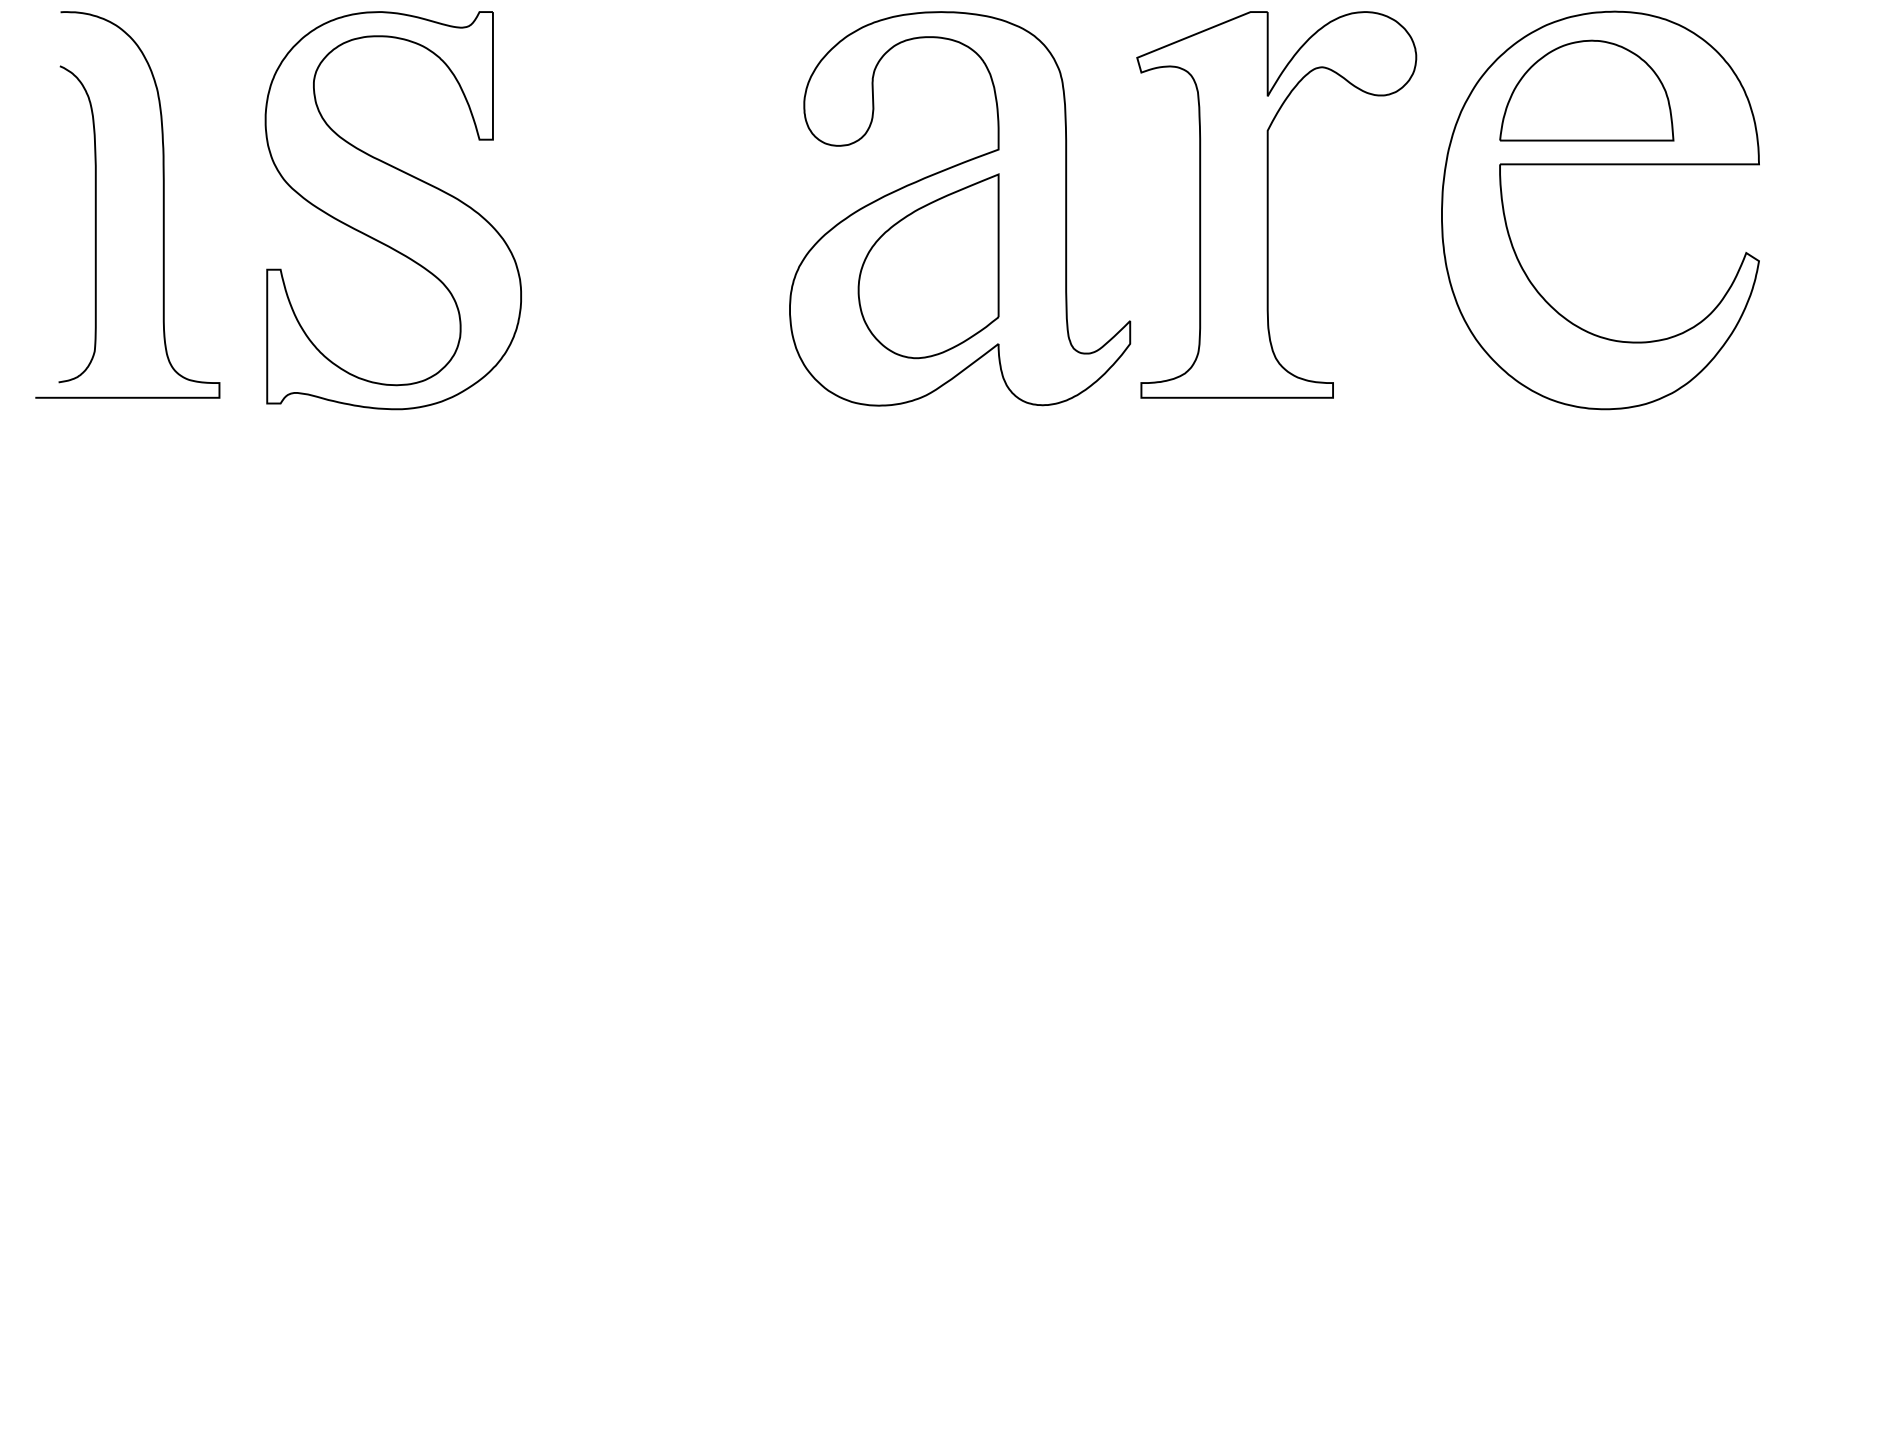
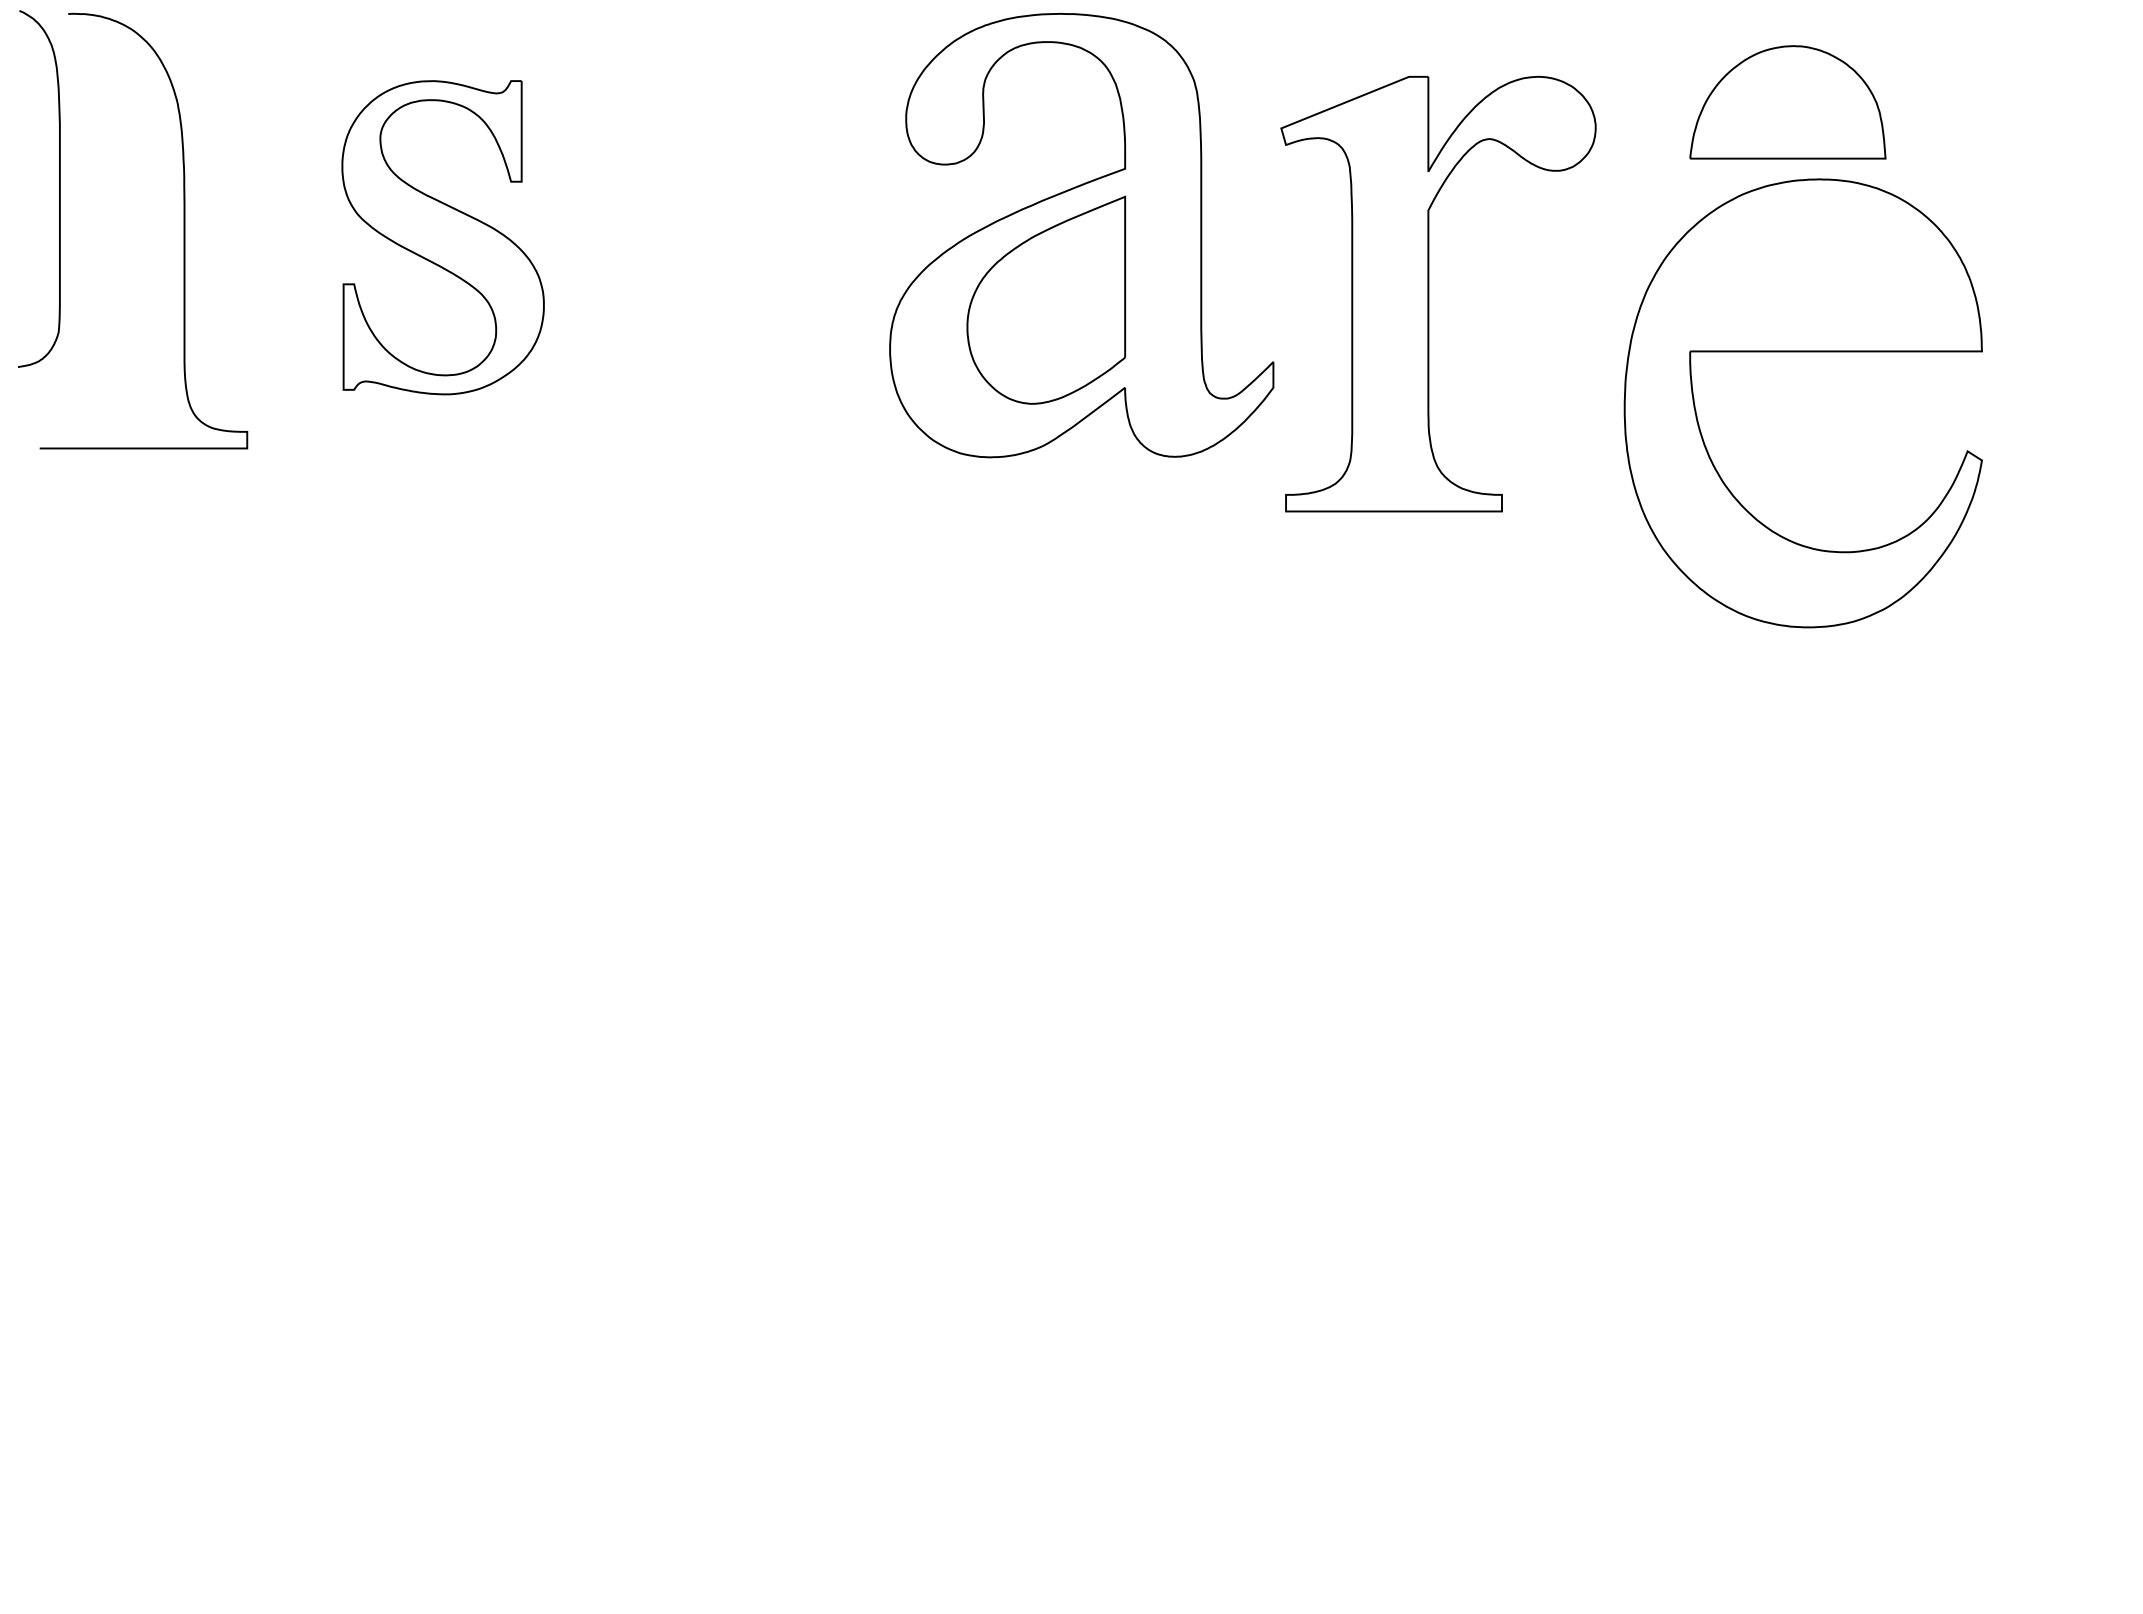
part: (1599, 165) -> (1802, 352), moved
part: (1268, 205) -> (1429, 294), moved
part: (392, 210) -> (442, 237), size x0.7
curve: (95, 223) -> (59, 188), moved

